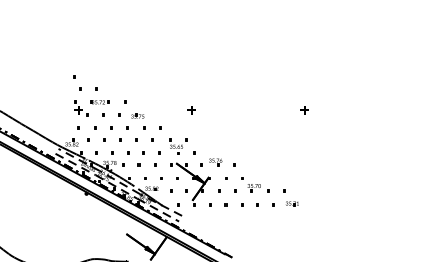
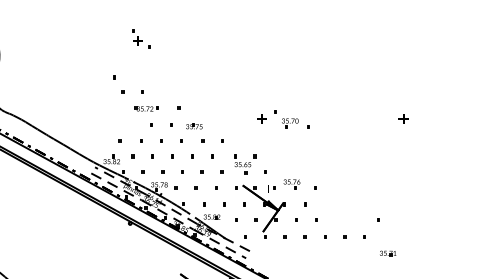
part: (81, 108) -> (141, 38), moved
part: (255, 184) -> (291, 119), moved
part: (291, 203) -> (387, 253), moved

